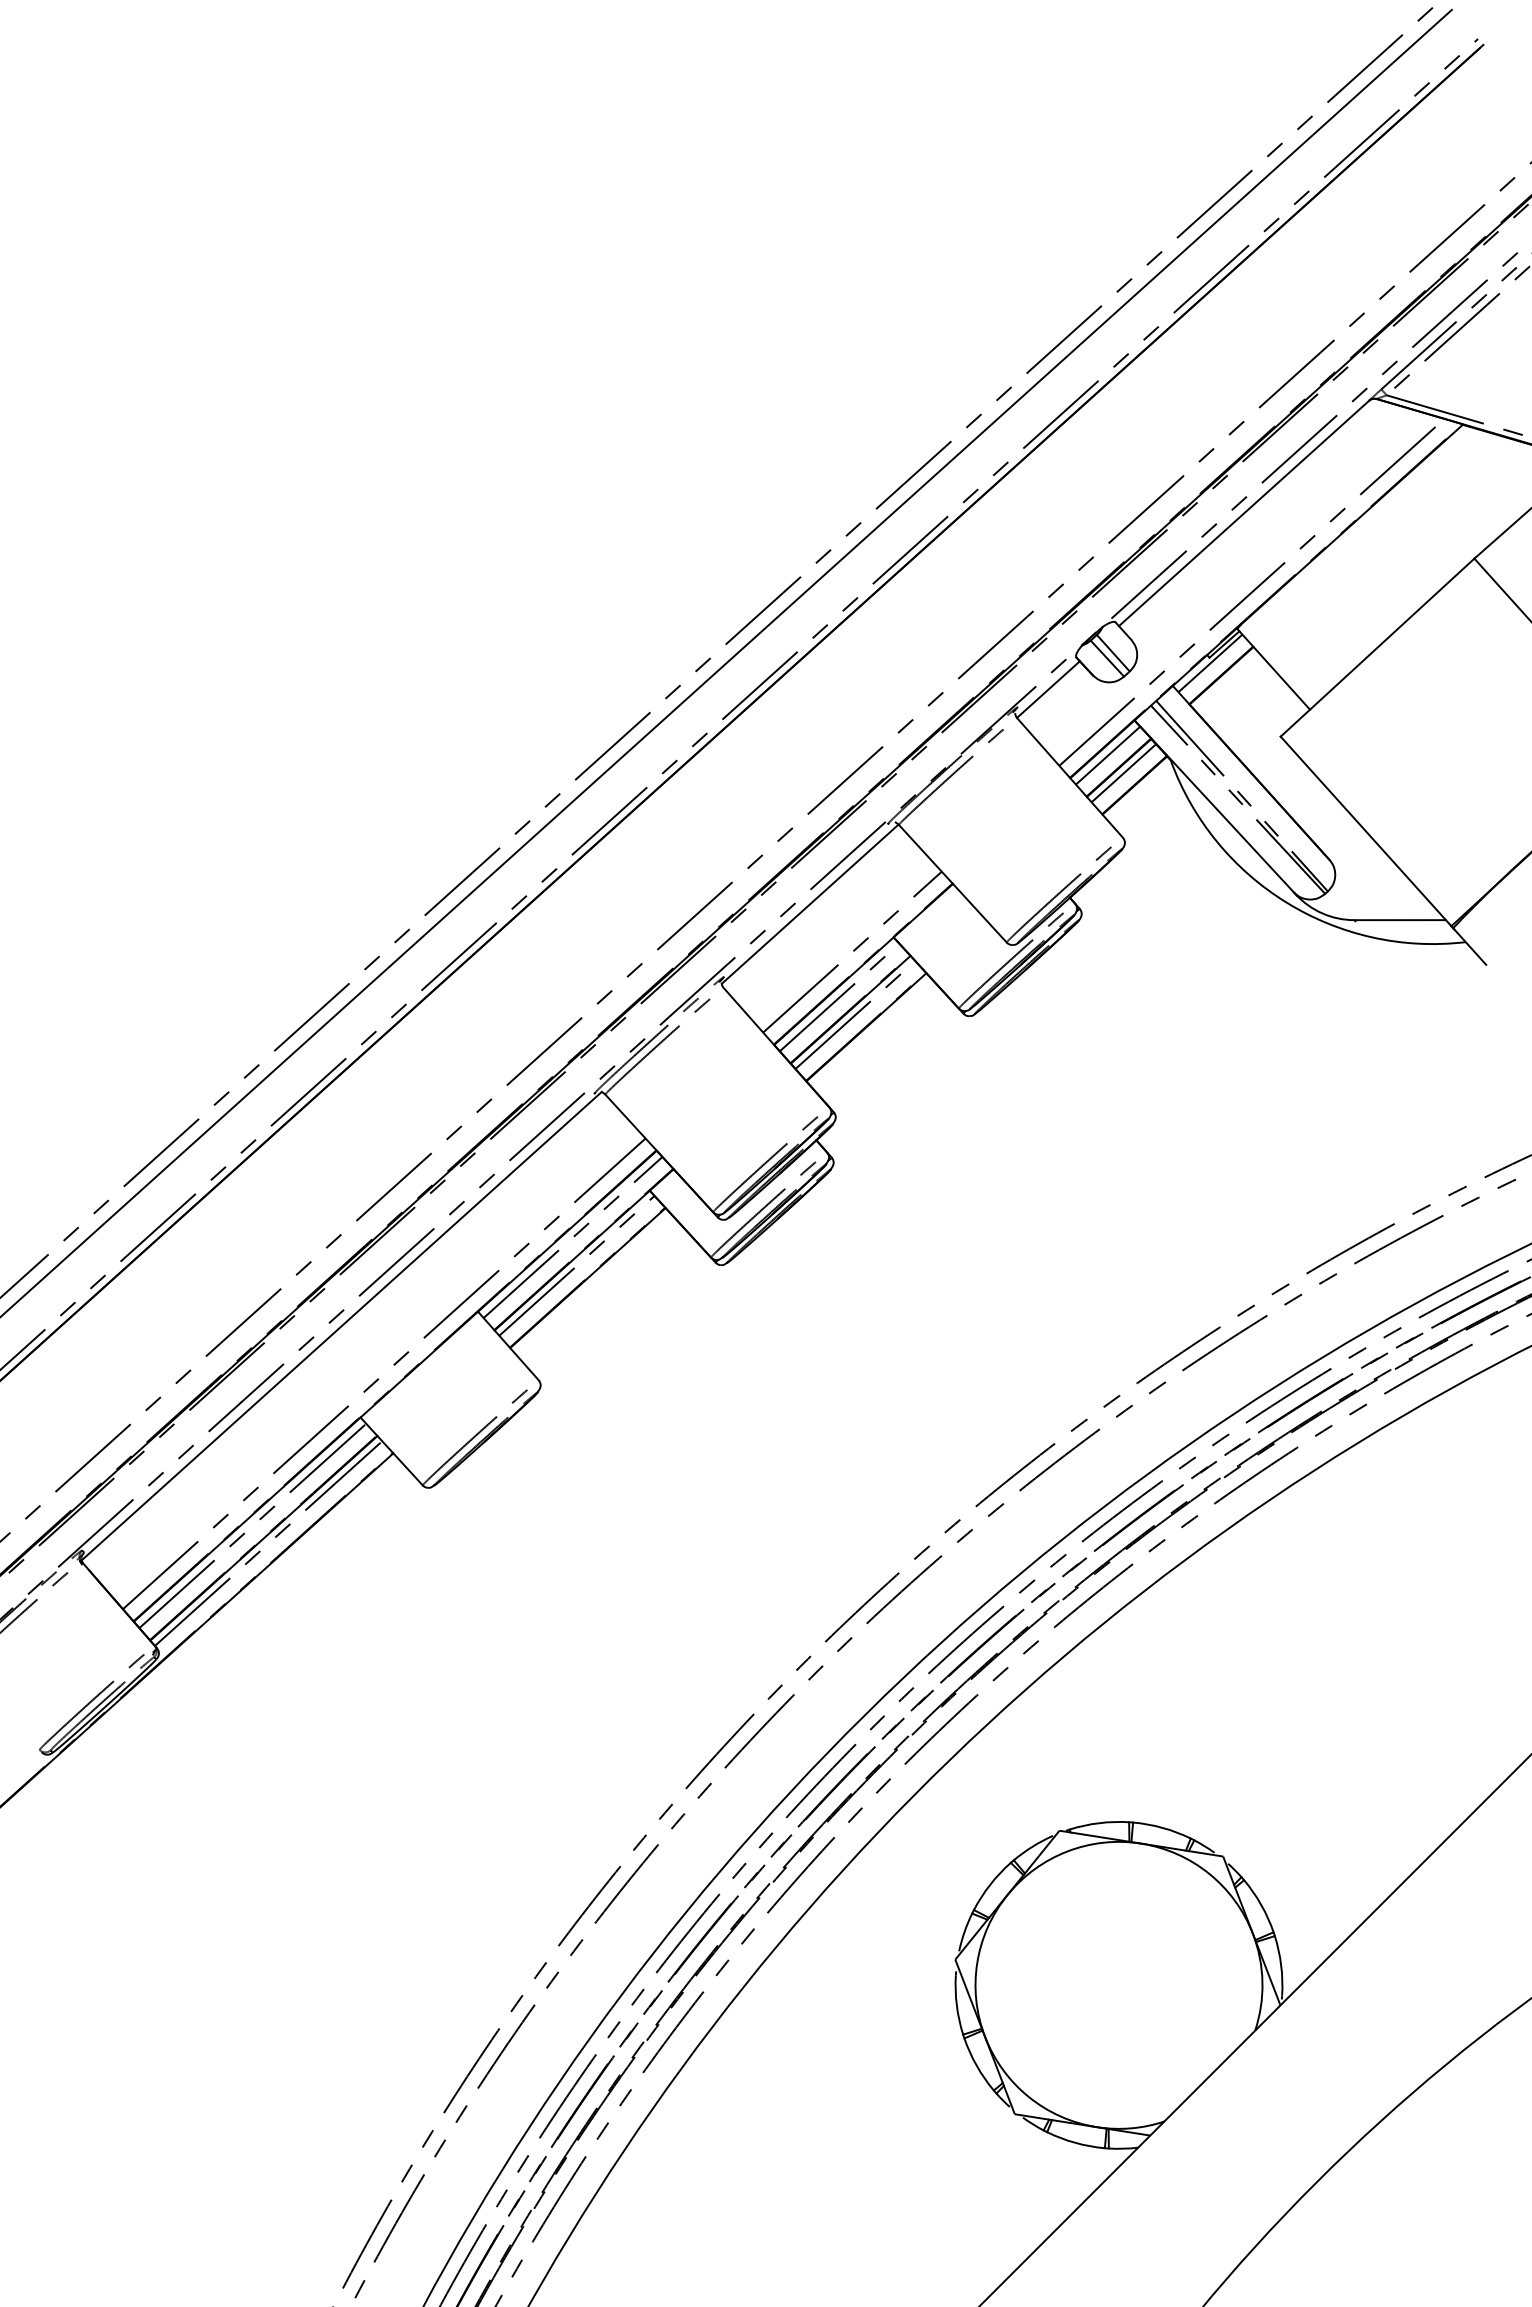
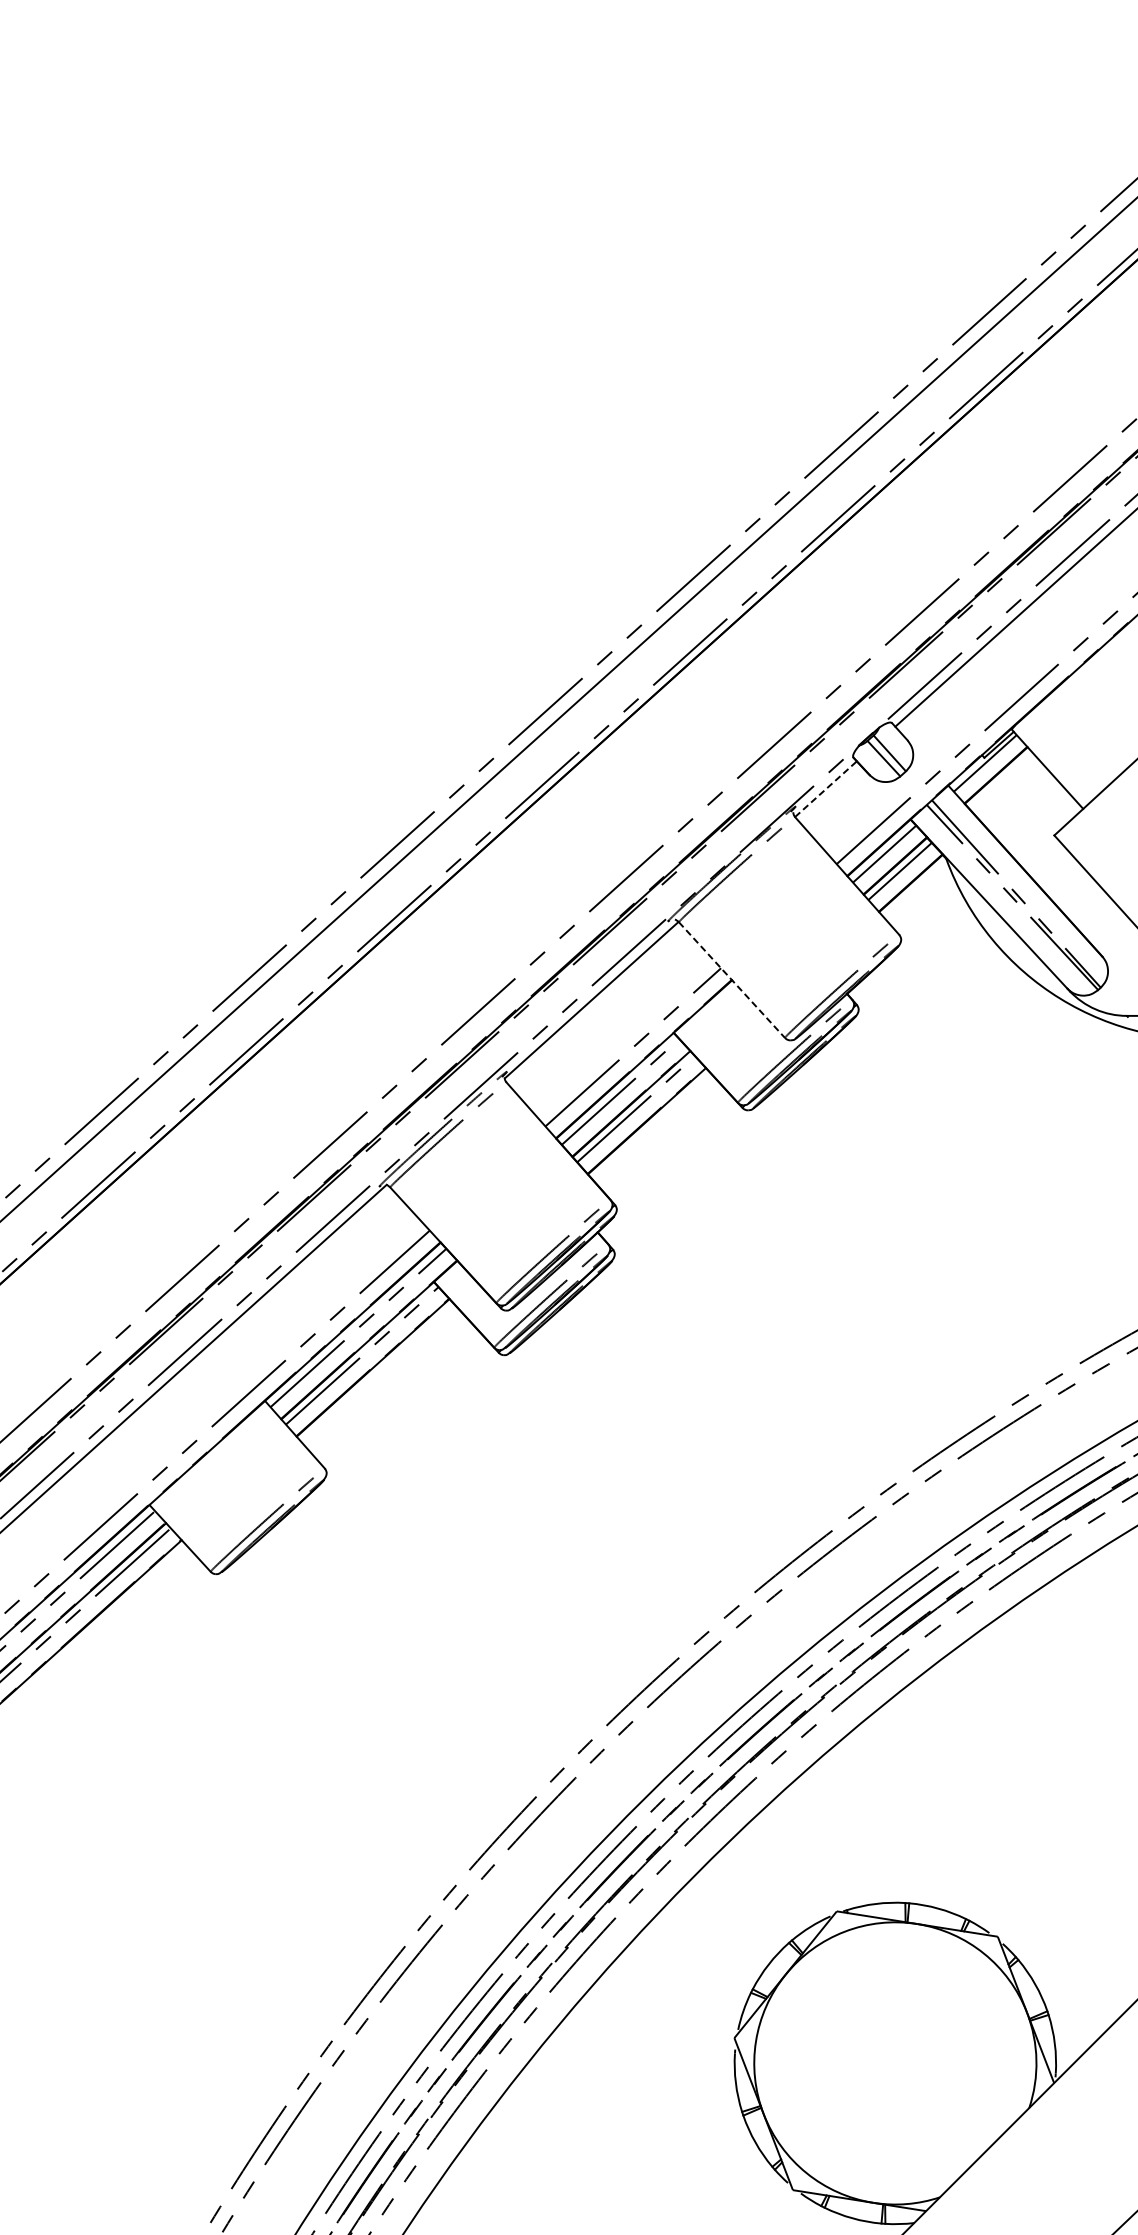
line: (1048, 689) -> (826, 789), solid -> dashed
line: (952, 883) -> (731, 979), solid -> dashed

